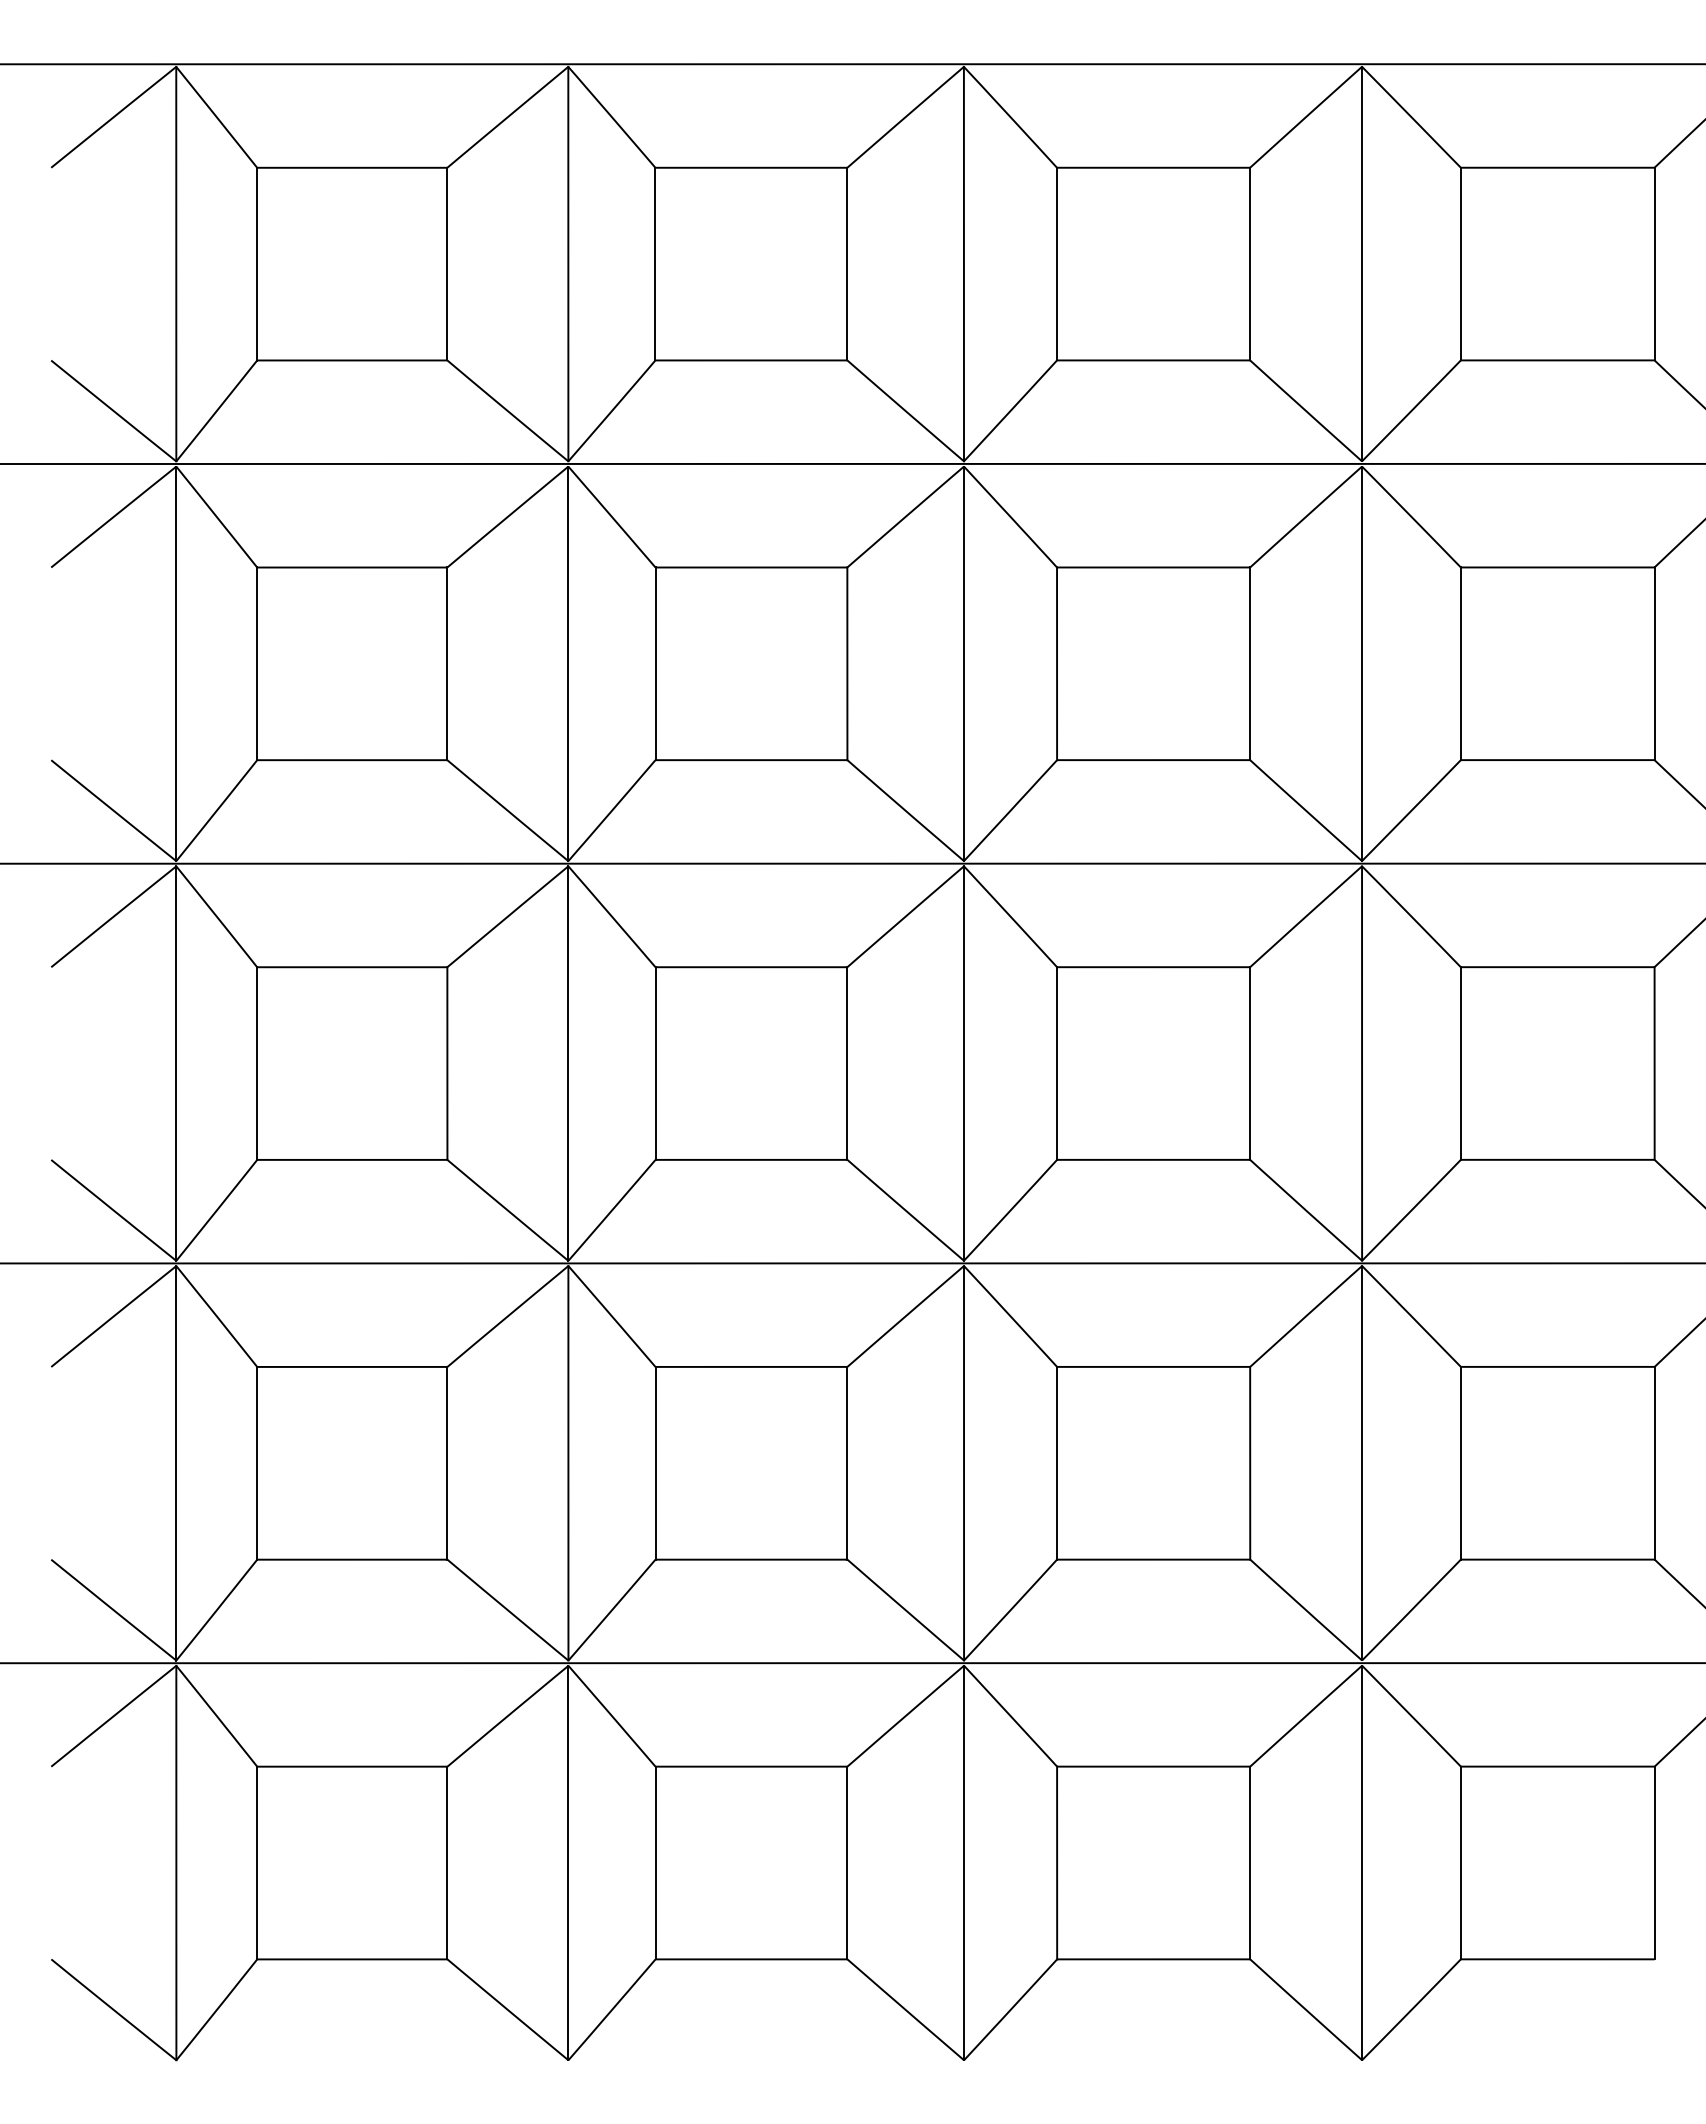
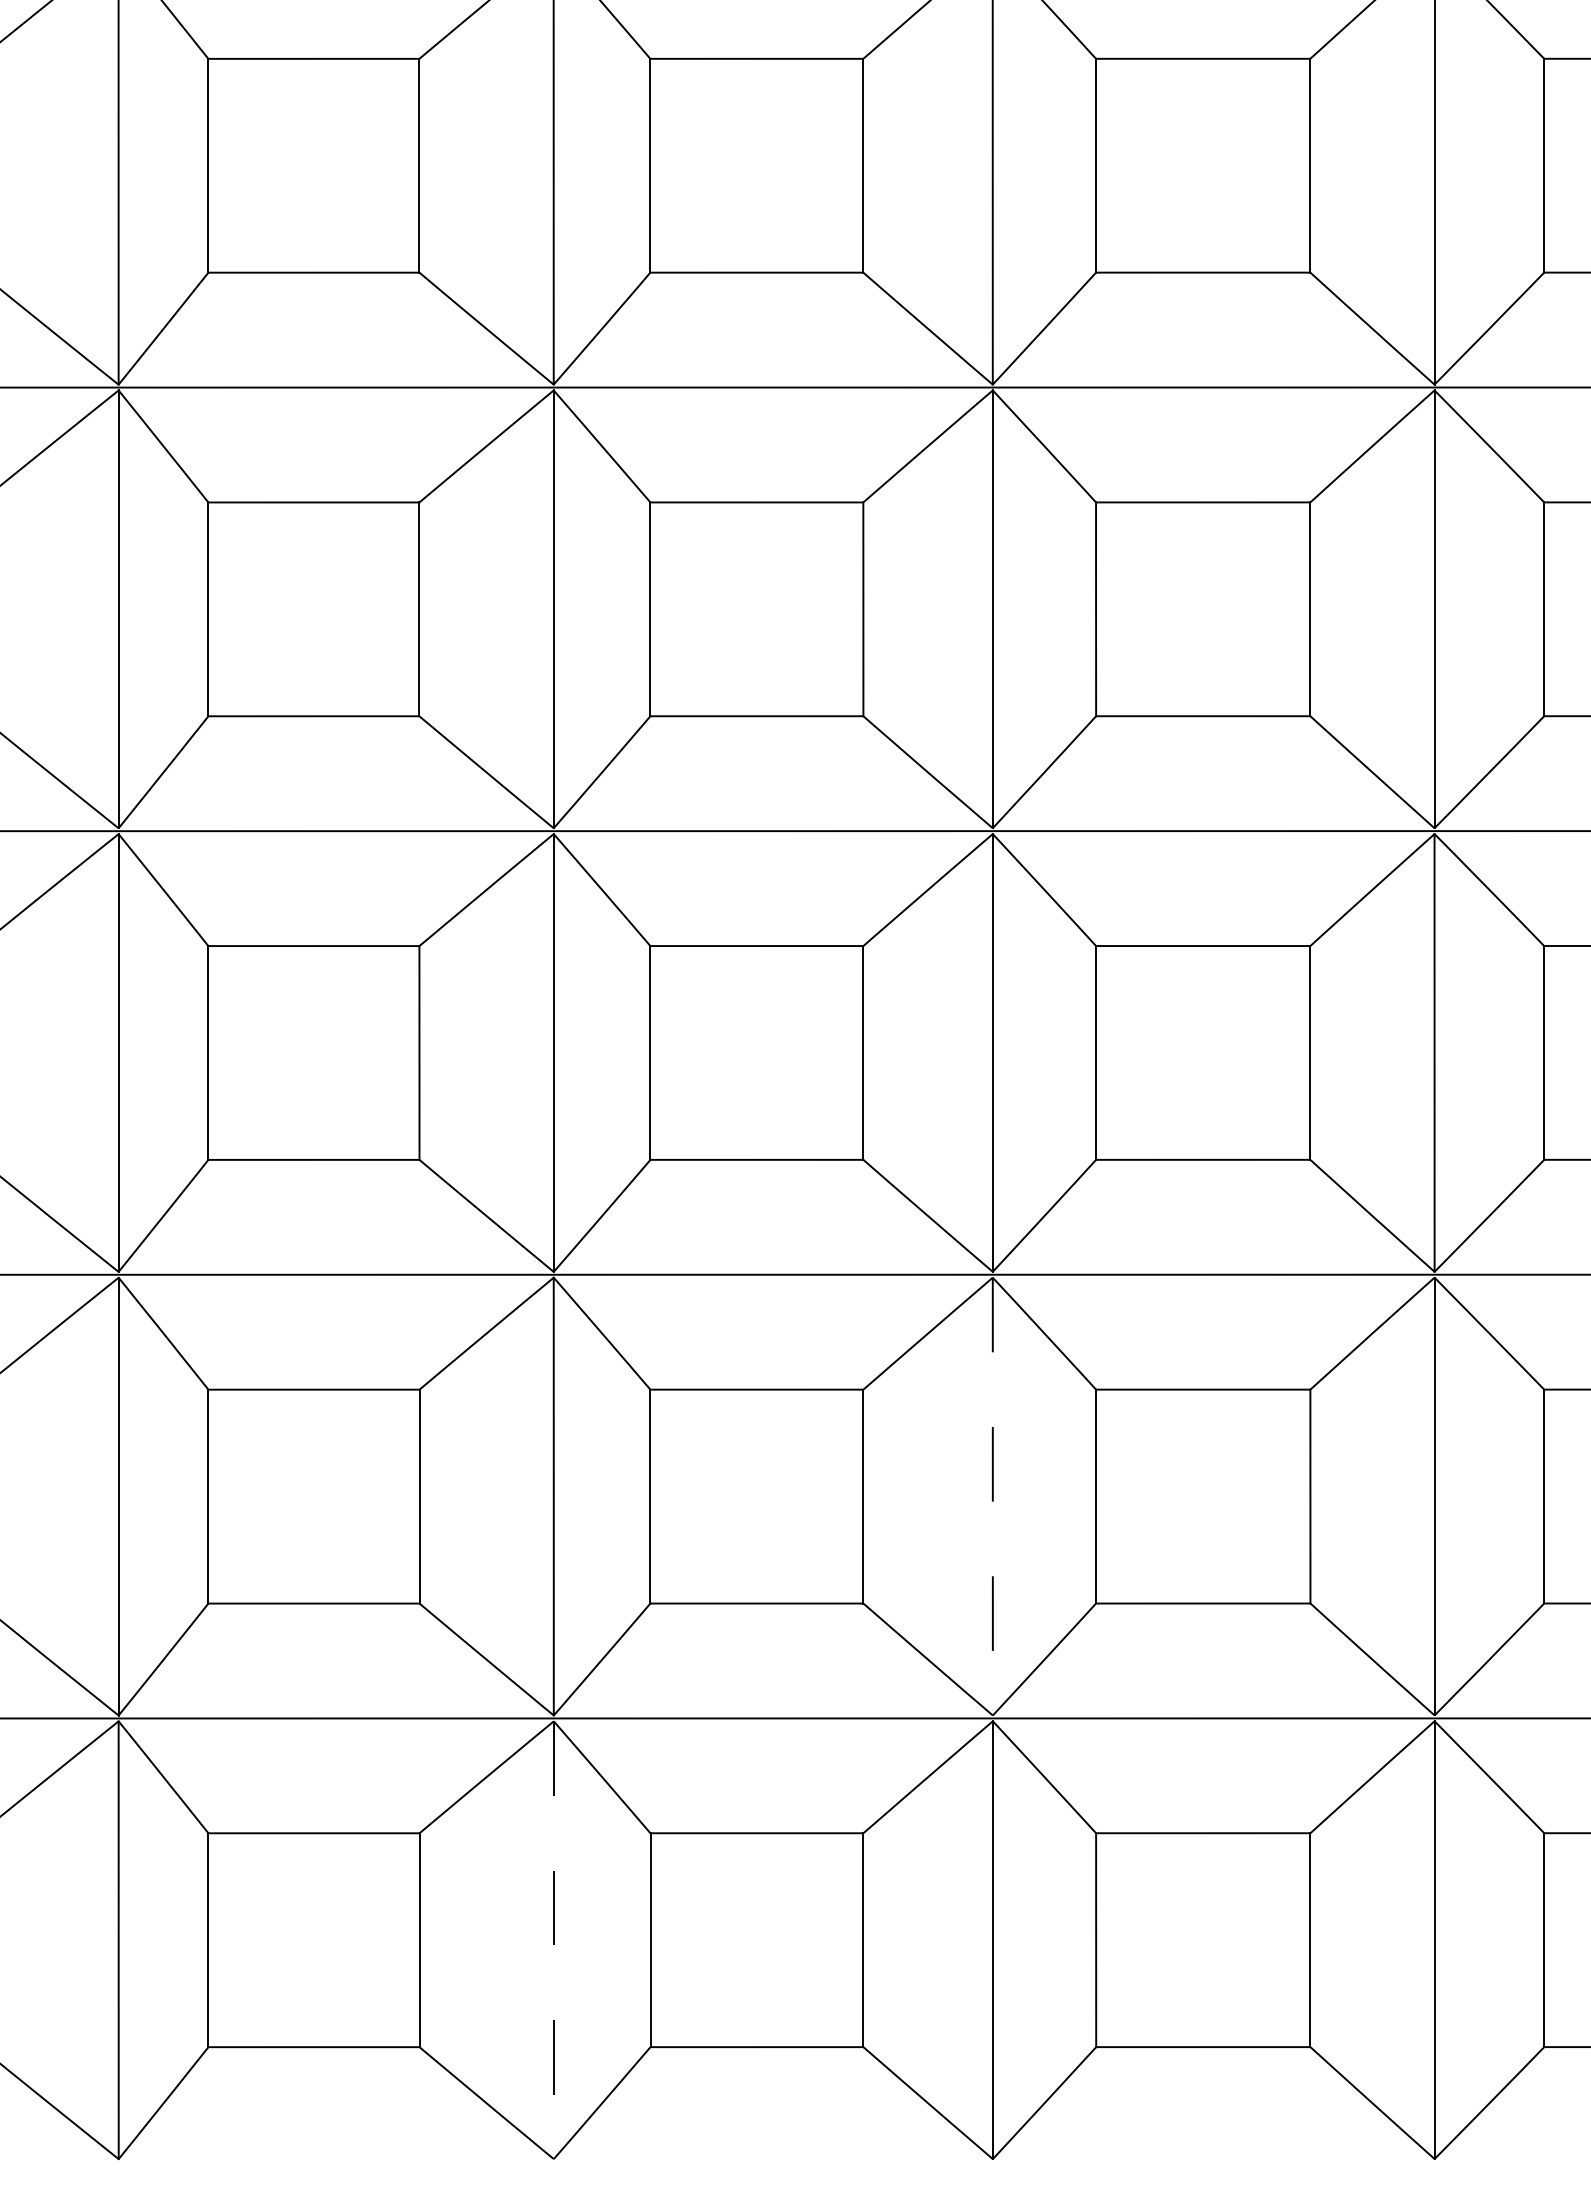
line: (964, 1463) -> (993, 1496), solid -> dashed
line: (568, 1863) -> (553, 1940), solid -> dashed

